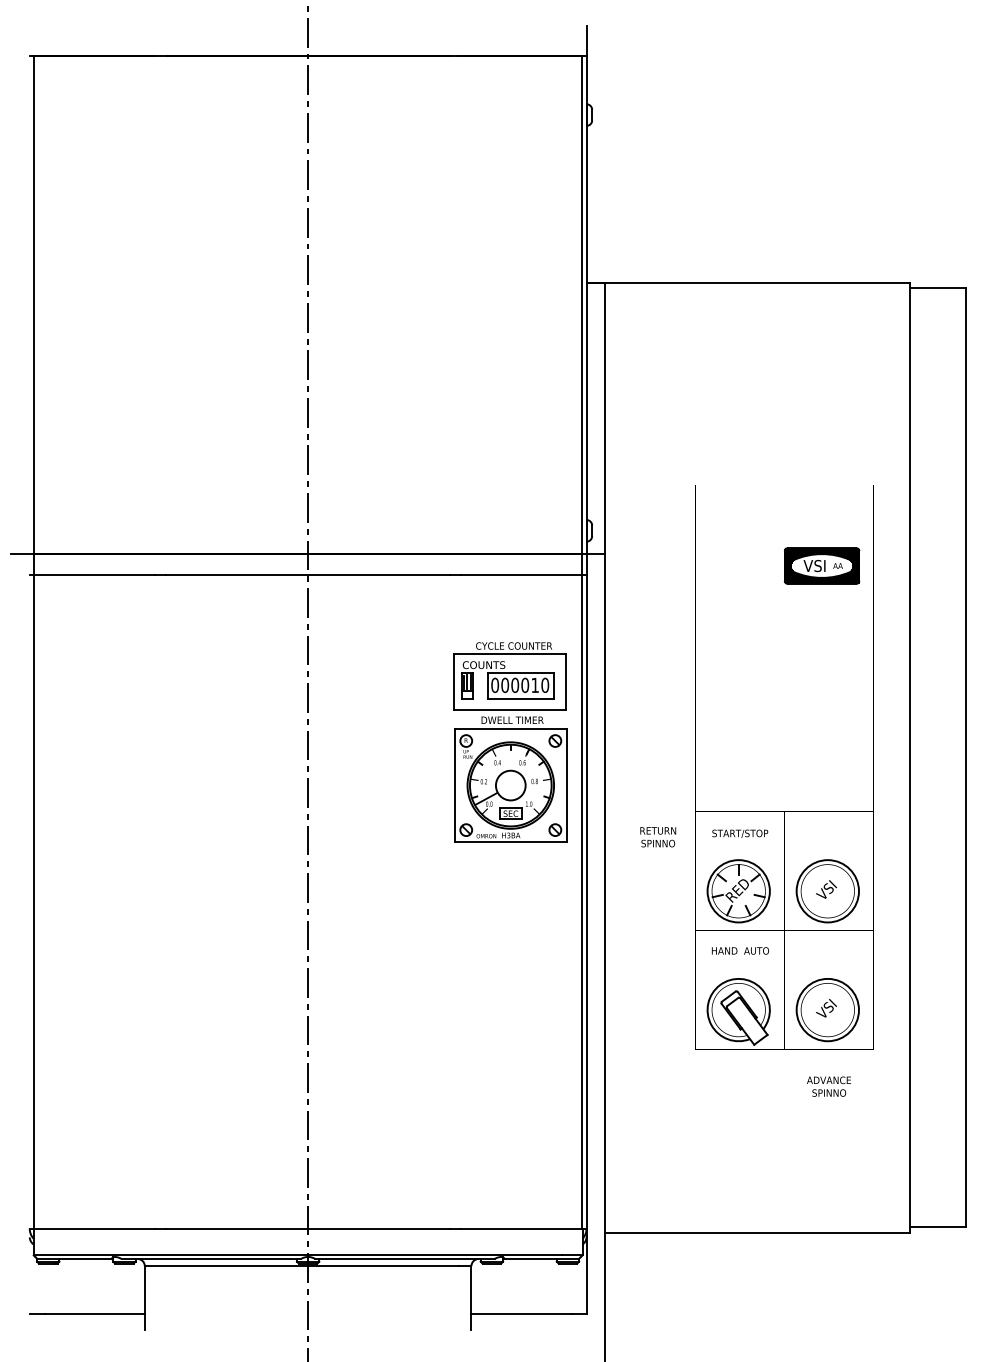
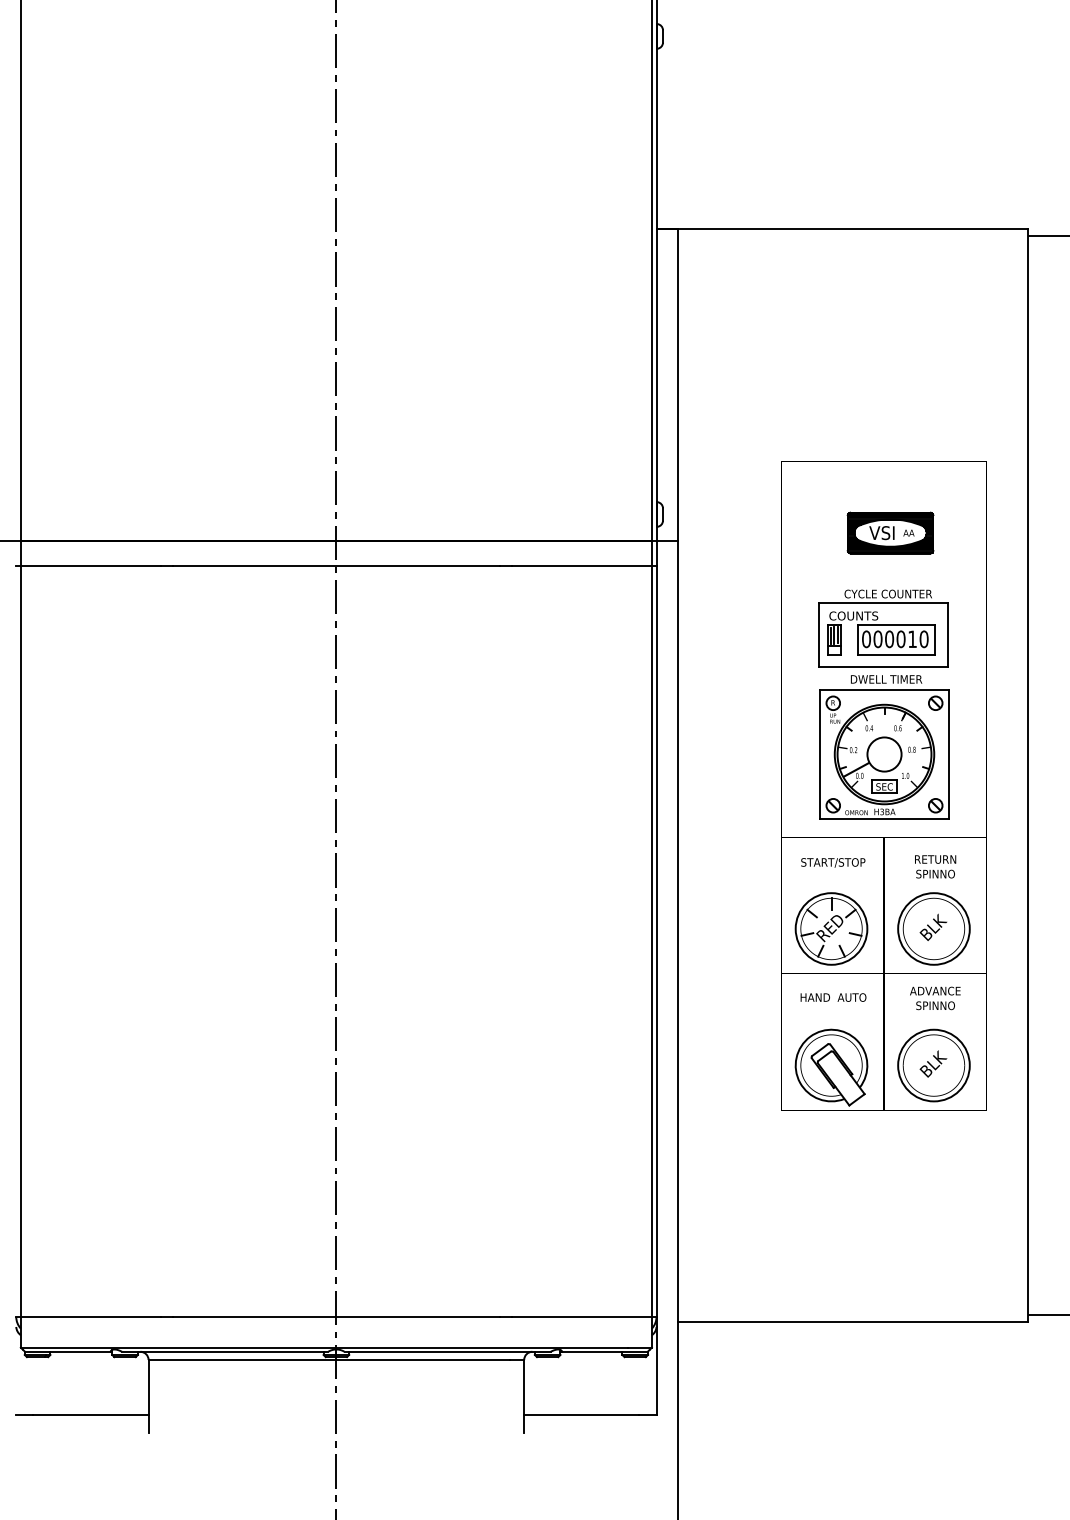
part: (821, 565) -> (889, 532), moved
part: (510, 742) -> (884, 704), moved
text: (658, 837) -> (935, 867), moved
text: (827, 889) -> (933, 926), VSI -> BLK
text: (827, 1008) -> (933, 1063), VSI -> BLK
text: (828, 1086) -> (934, 998), moved

